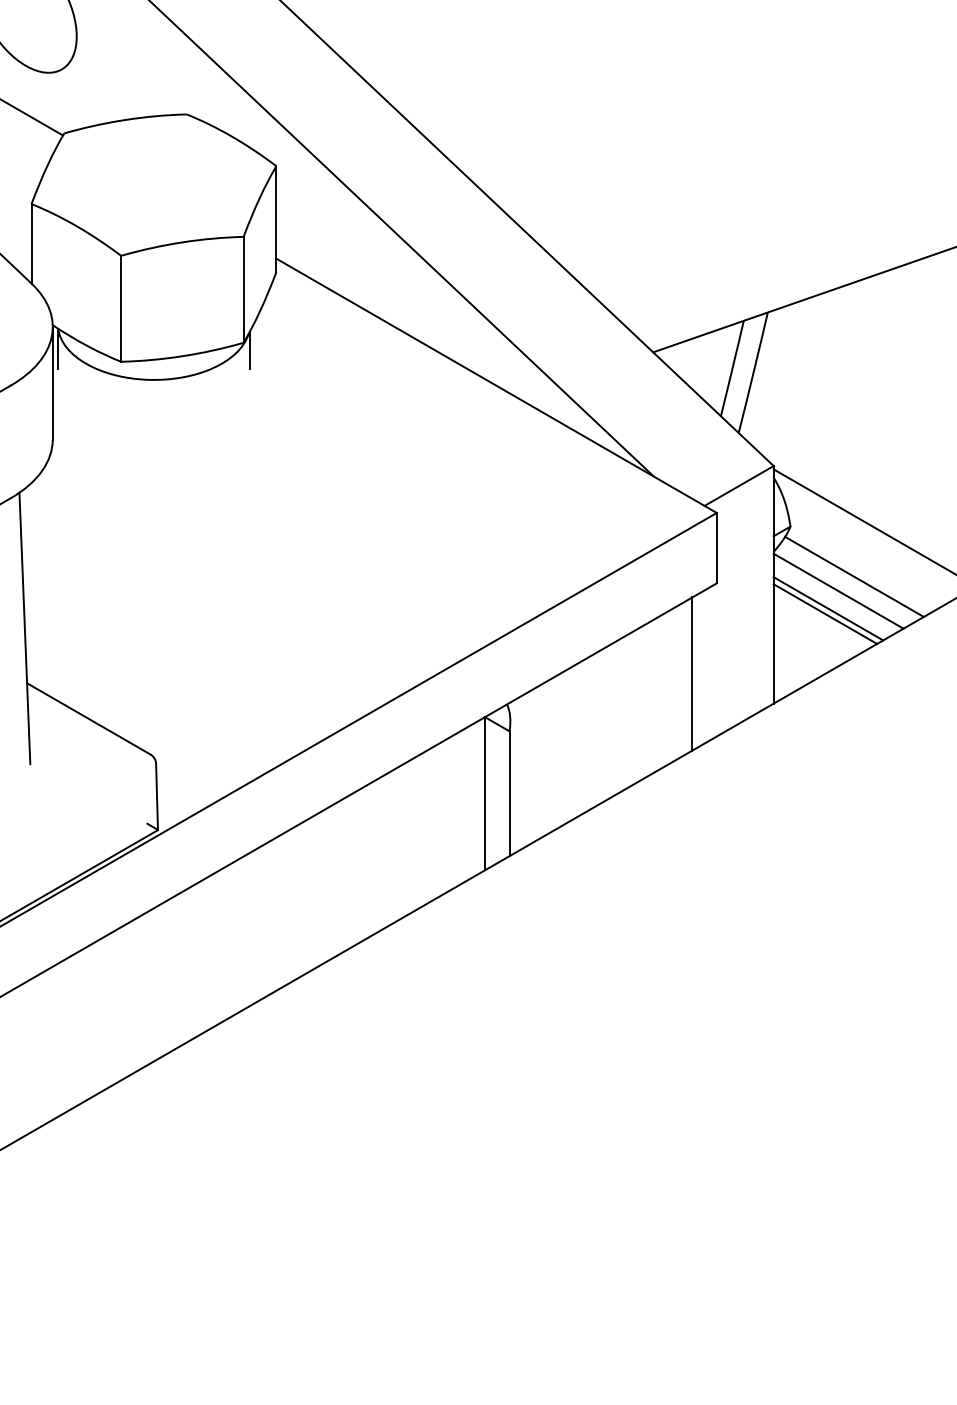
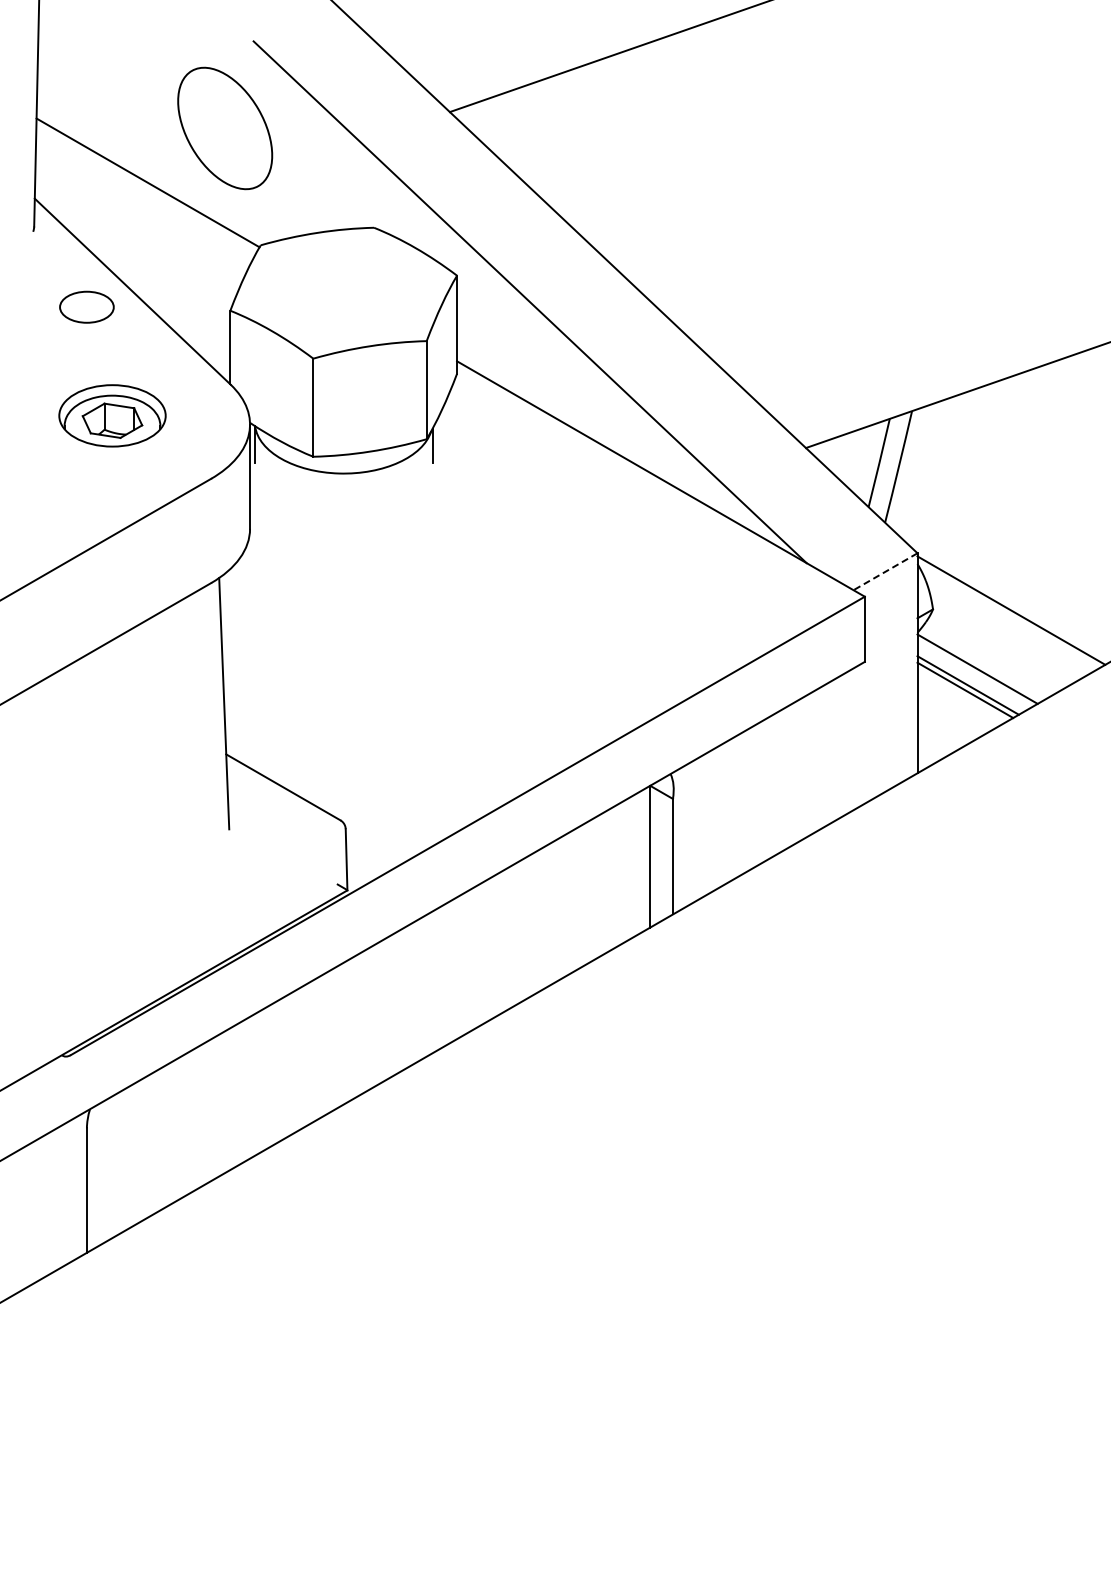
line: (739, 485) -> (885, 571), solid -> dashed
line: (854, 576) -> (992, 655), removed
line: (692, 673) -> (842, 745), removed

